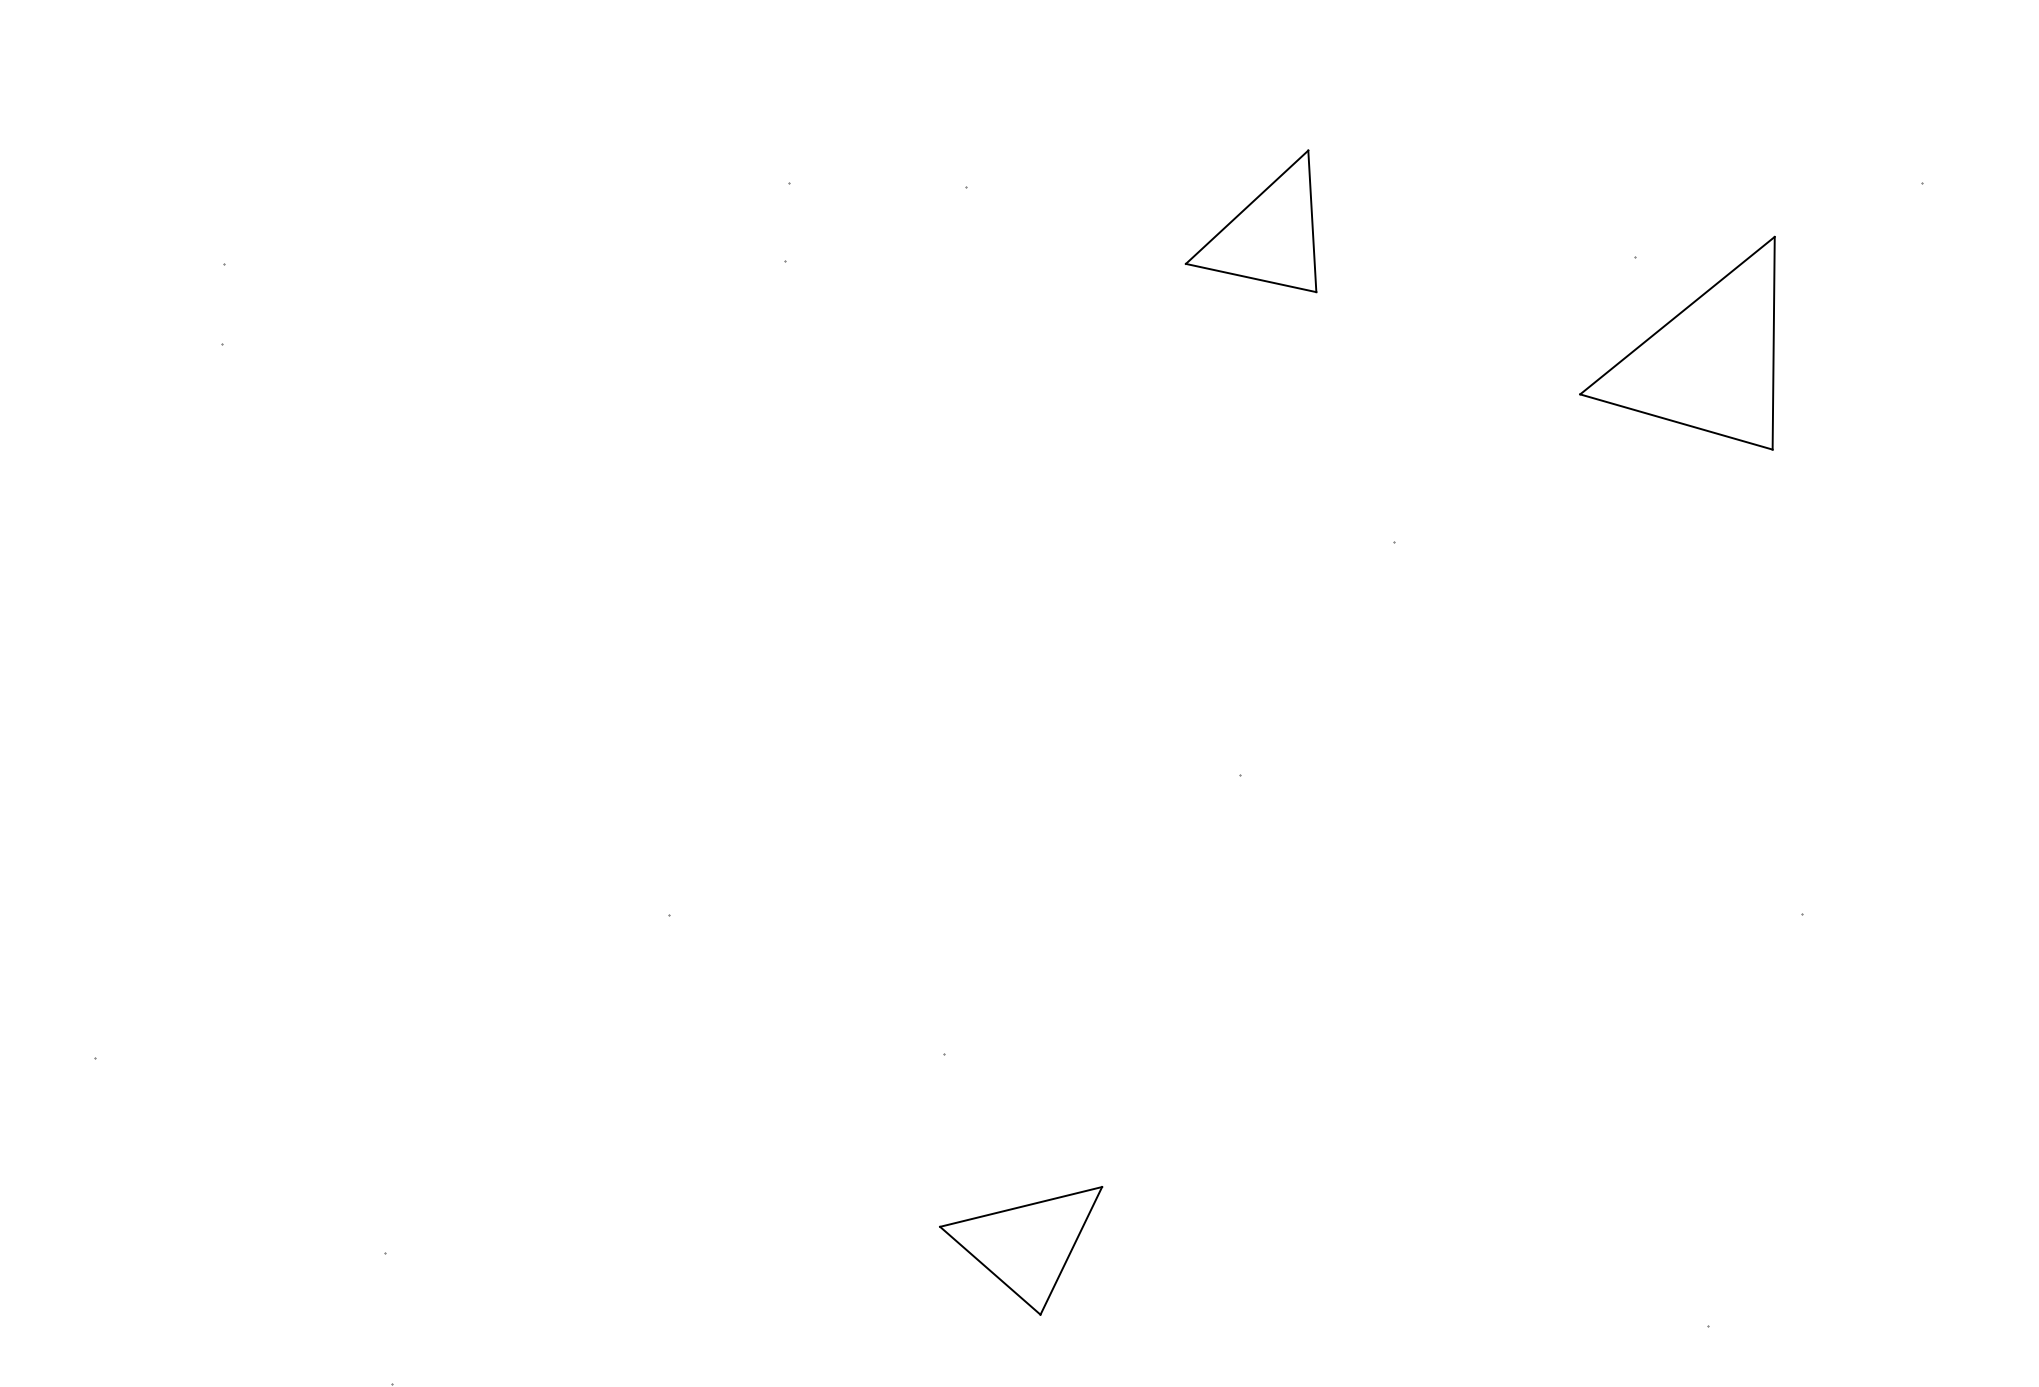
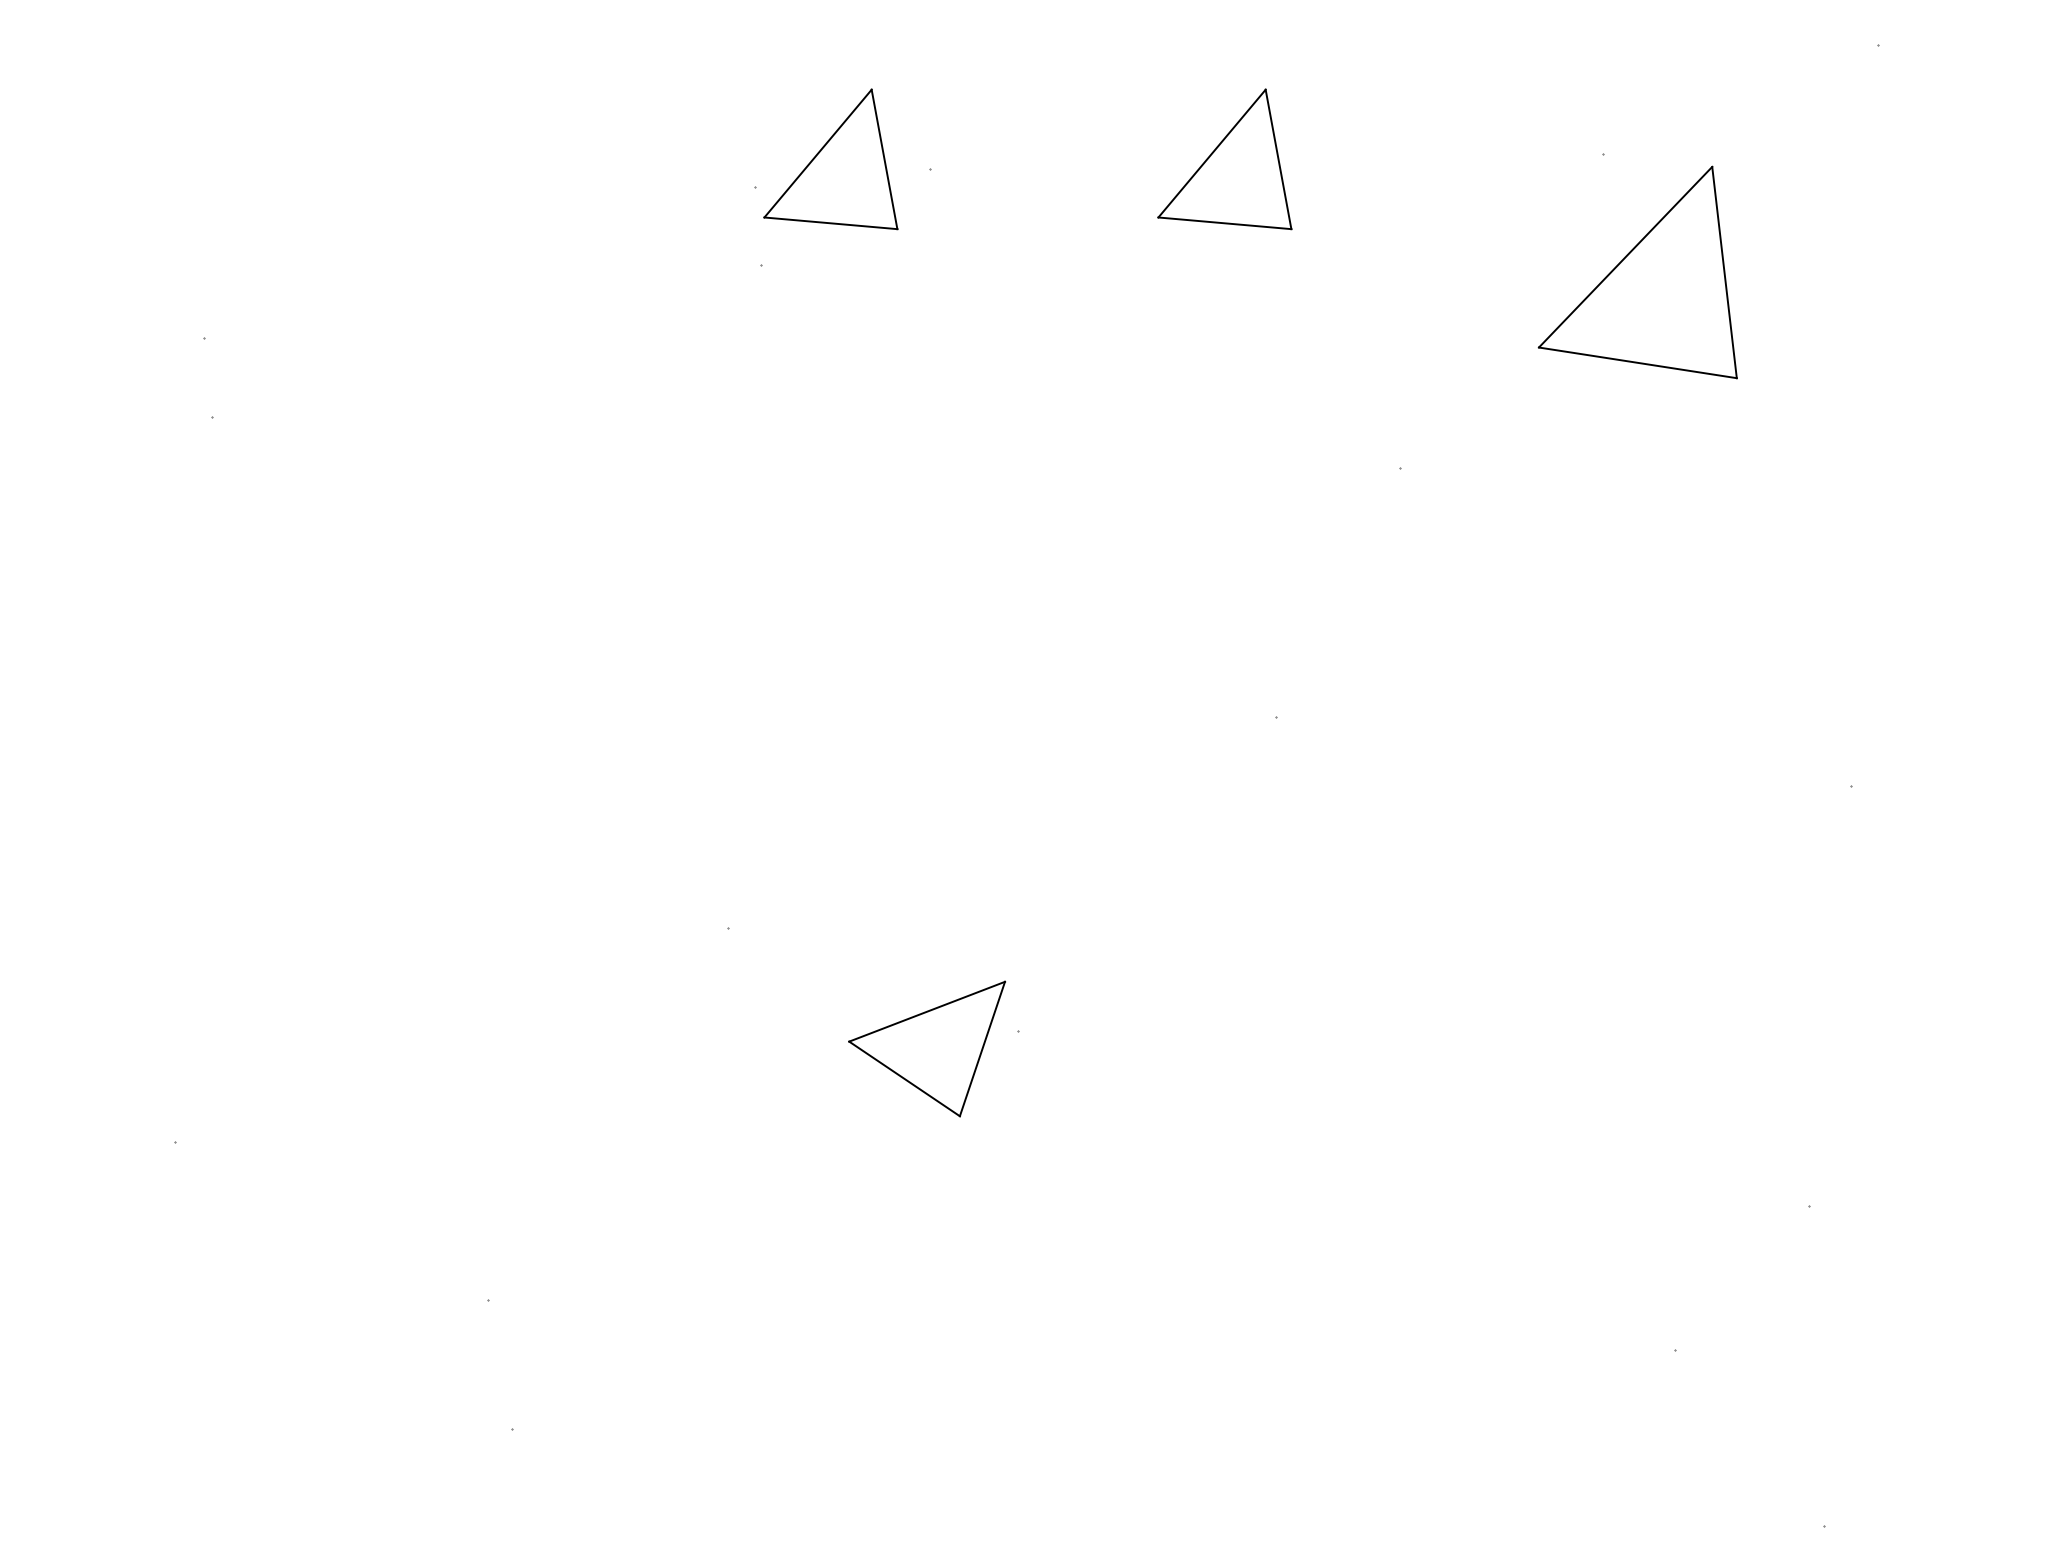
part: (867, 165) -> (830, 159), added
part: (1687, 332) -> (1637, 272), moved
part: (1015, 1243) -> (926, 1048), moved

